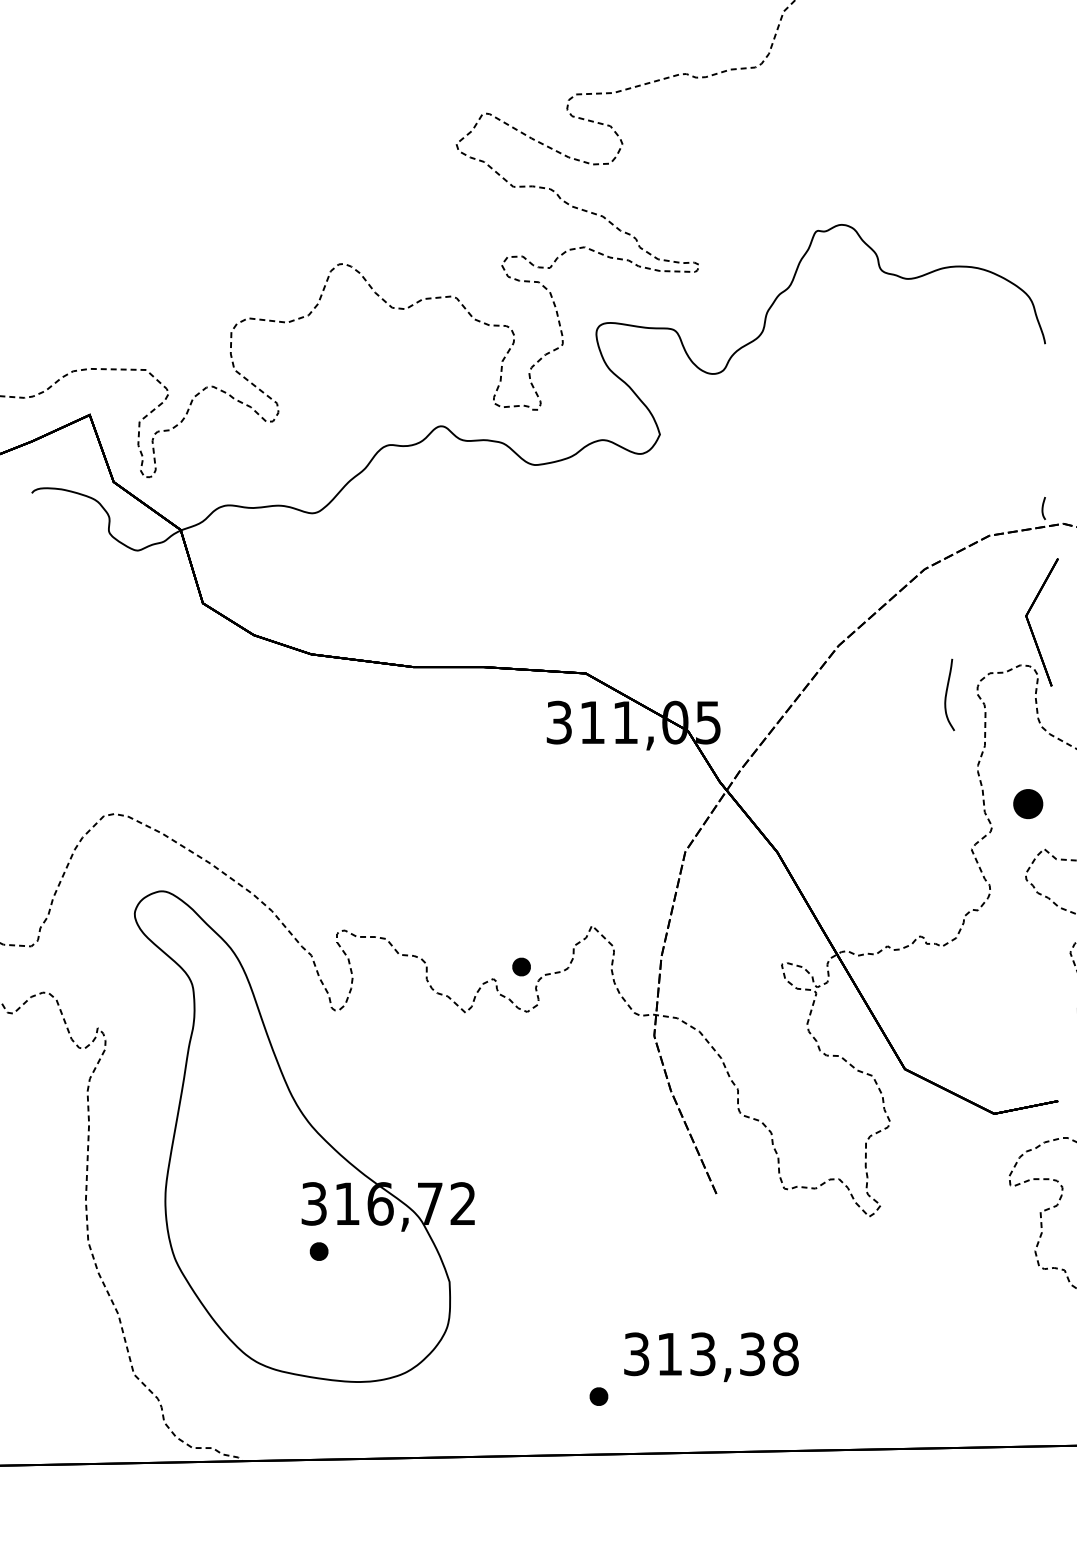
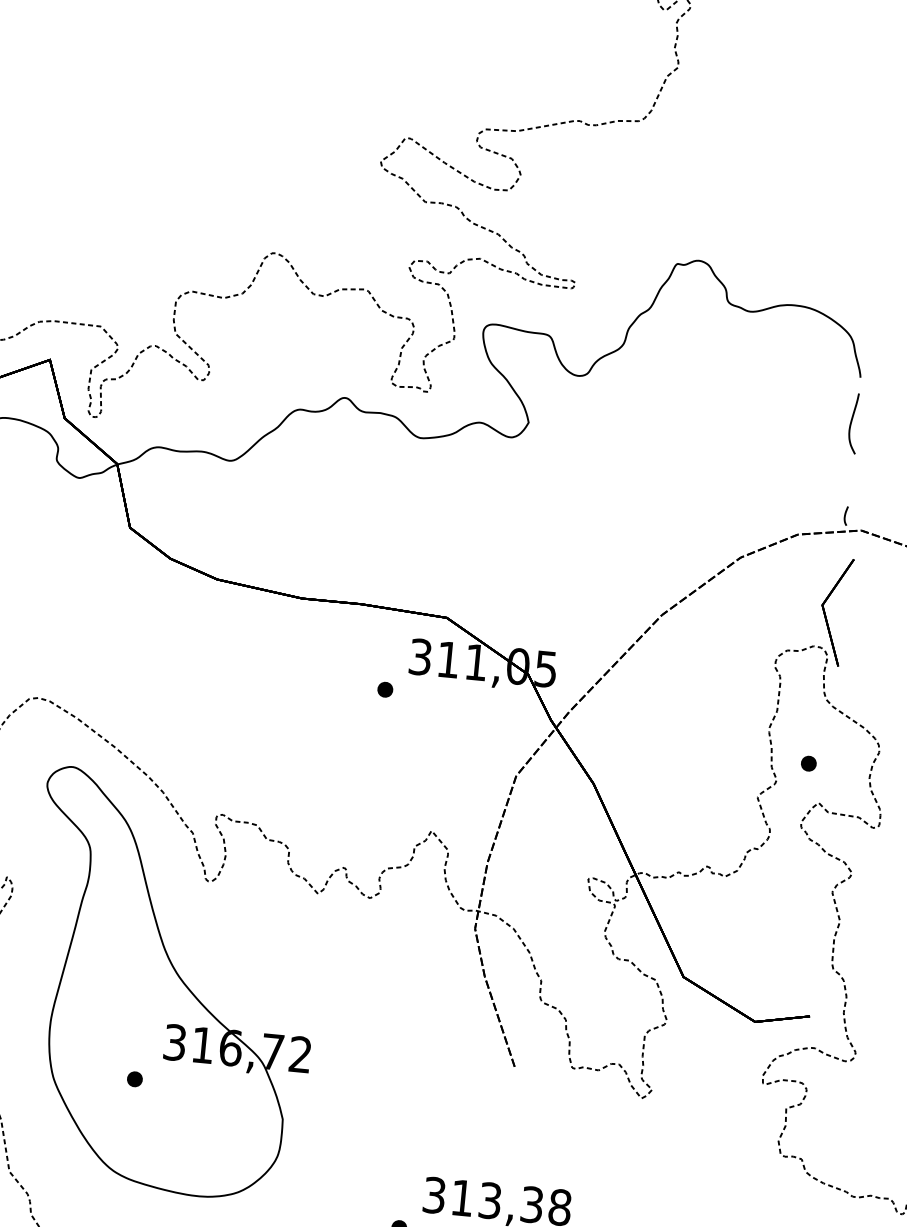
curve: (947, 693) -> (852, 422), moved
part: (1027, 803) -> (808, 763), size x0.62
part: (521, 966) -> (385, 689), moved
part: (318, 1251) -> (134, 1079), moved

